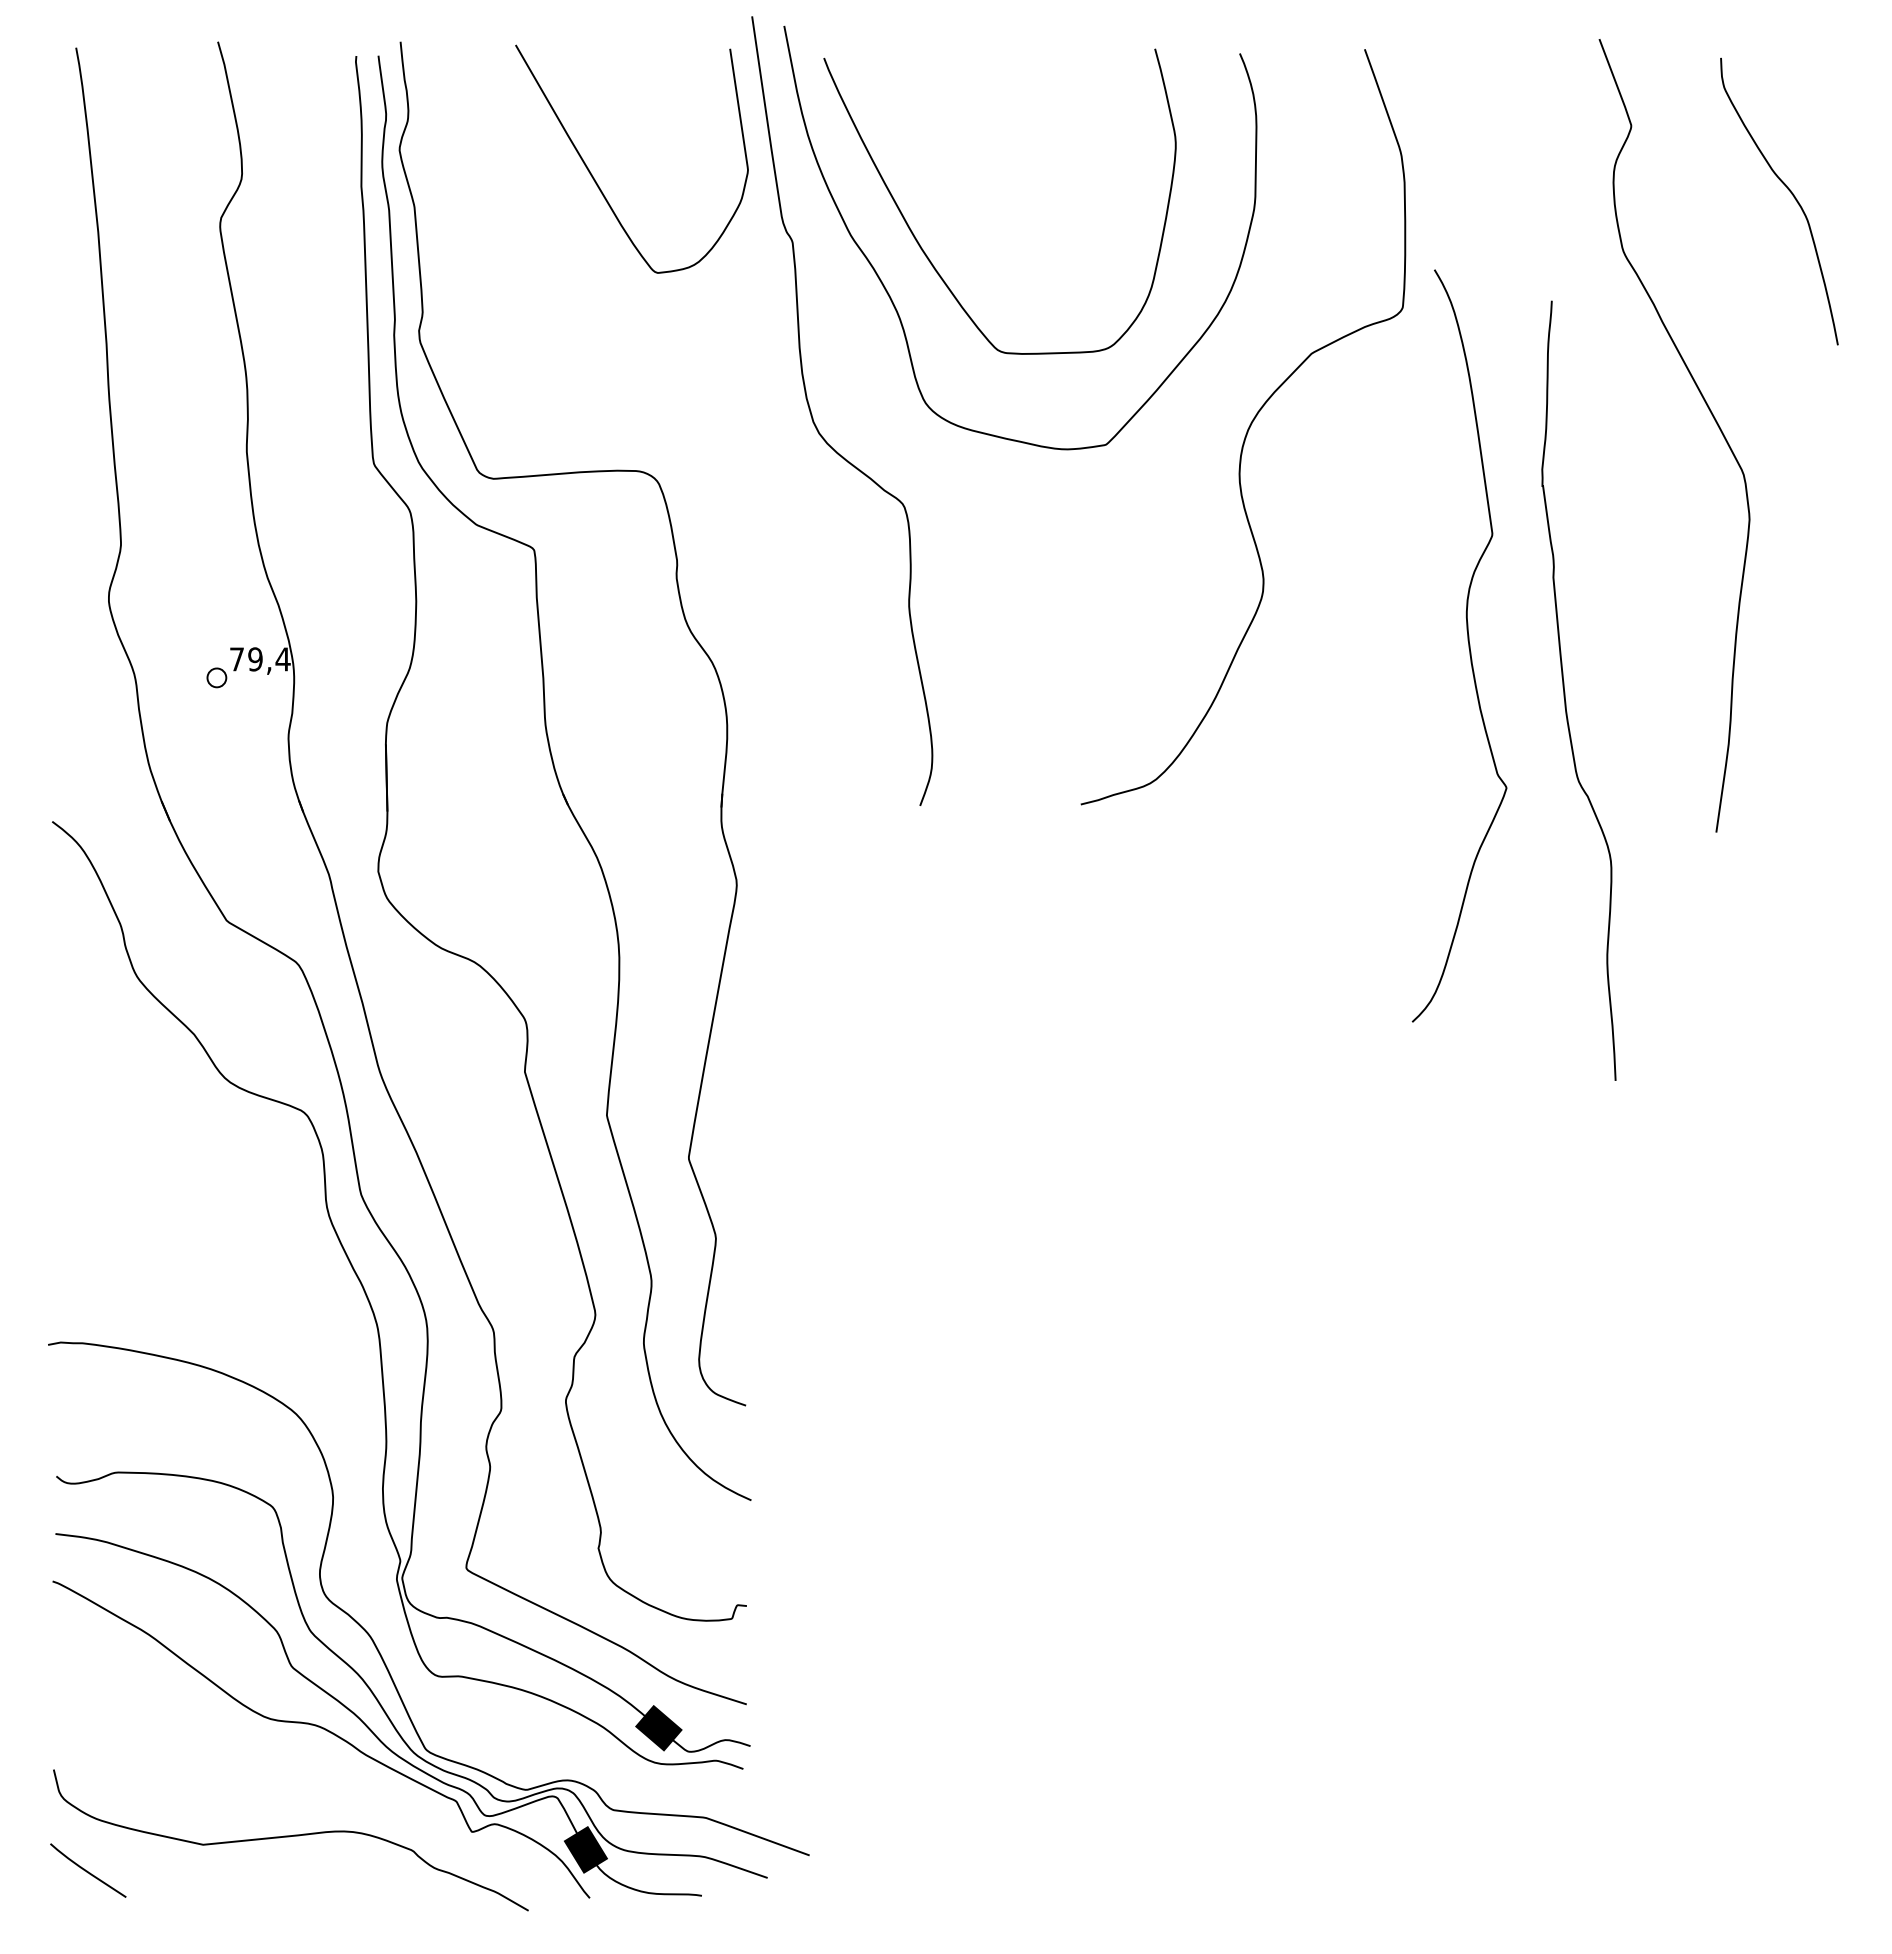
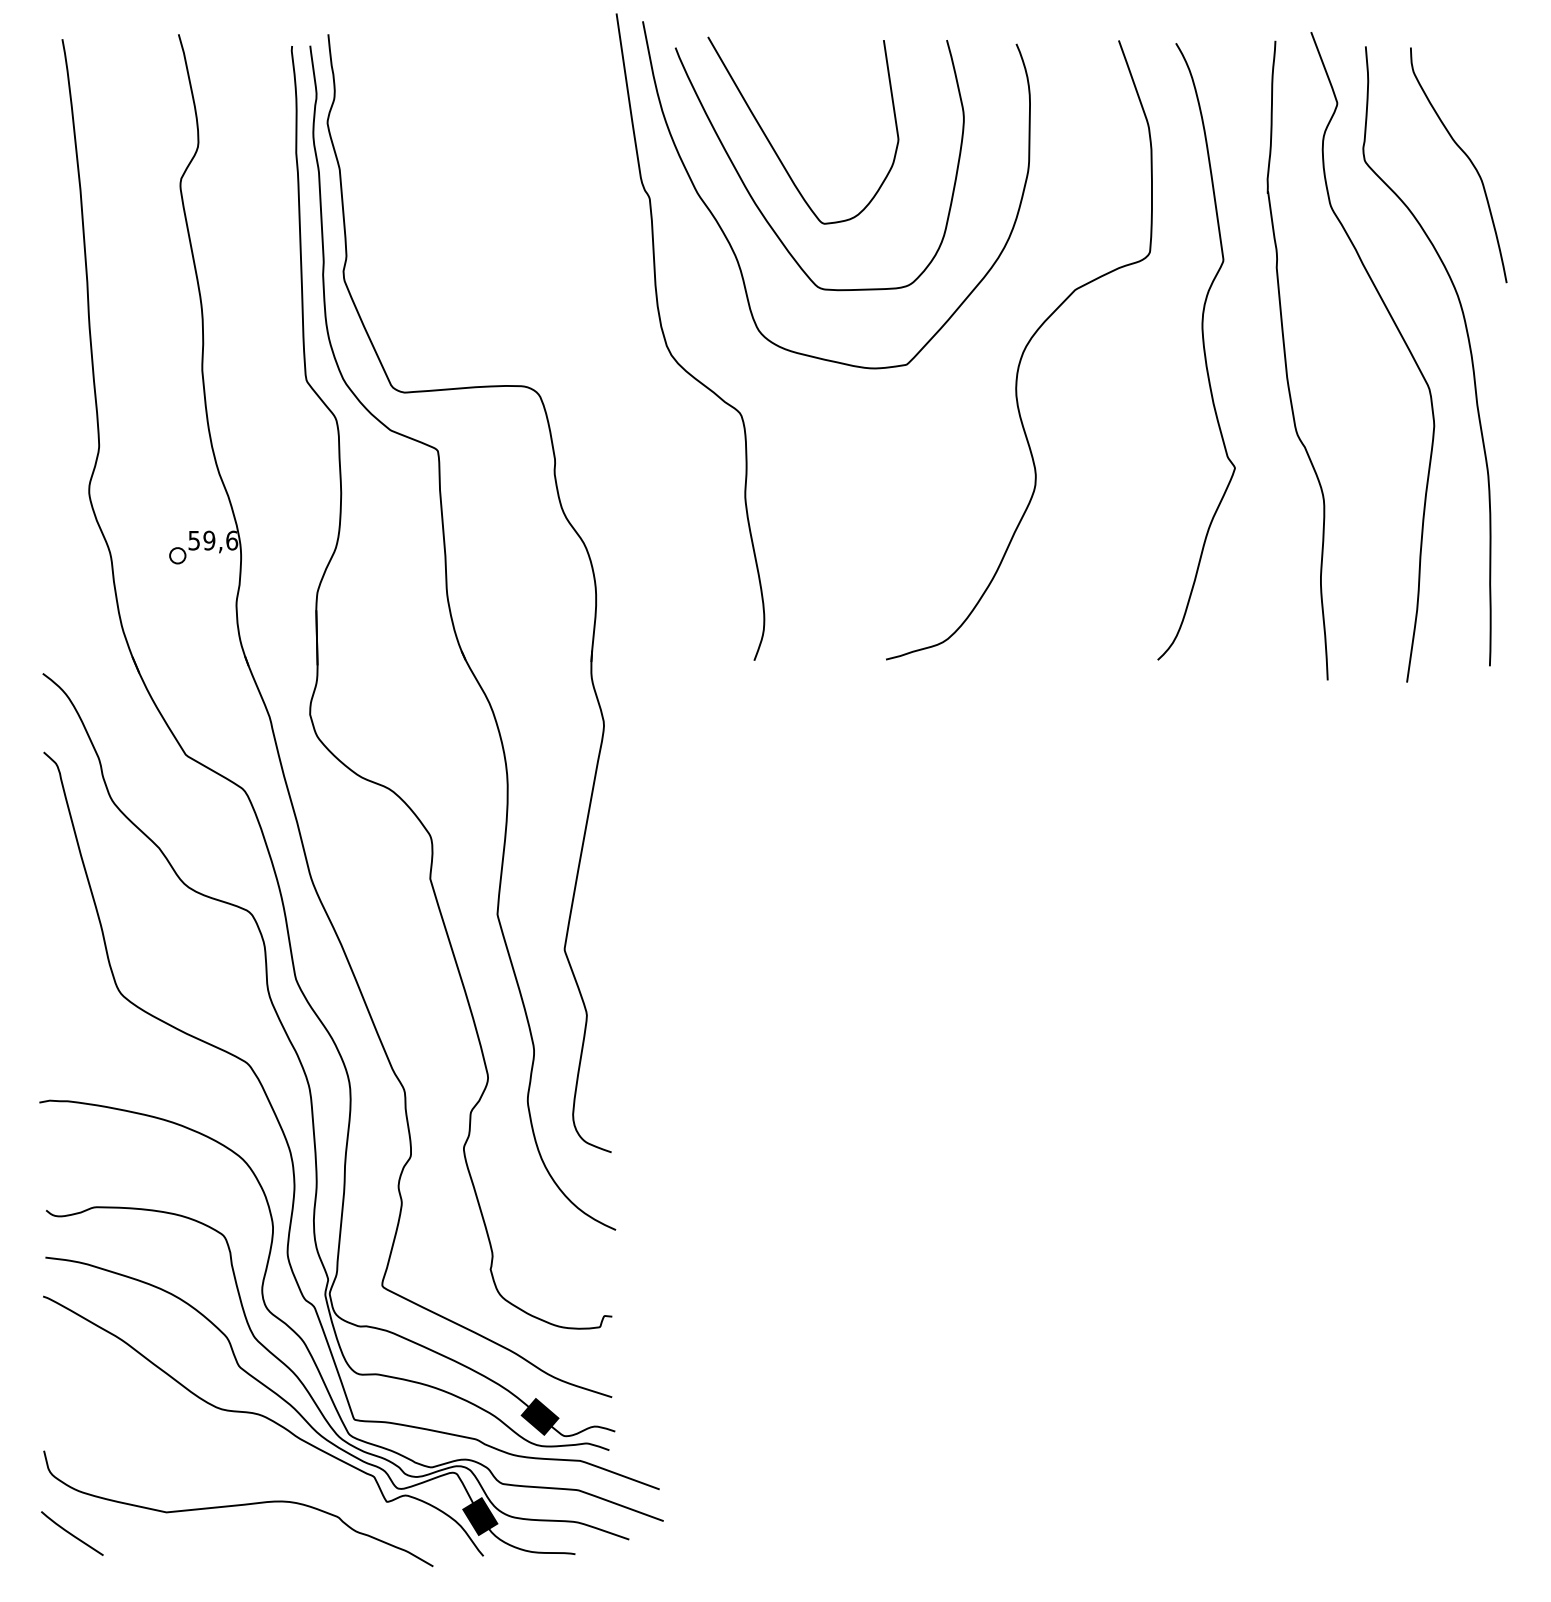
curve: (595, 179) -> (773, 147), moved
curve: (1792, 425) -> (1469, 348), added
curve: (1467, 641) -> (1203, 348), moved
text: (260, 659) -> (213, 540), 79,4 -> 59,6
curve: (1565, 691) -> (1286, 361), moved
curve: (351, 1393) -> (288, 1142), added

